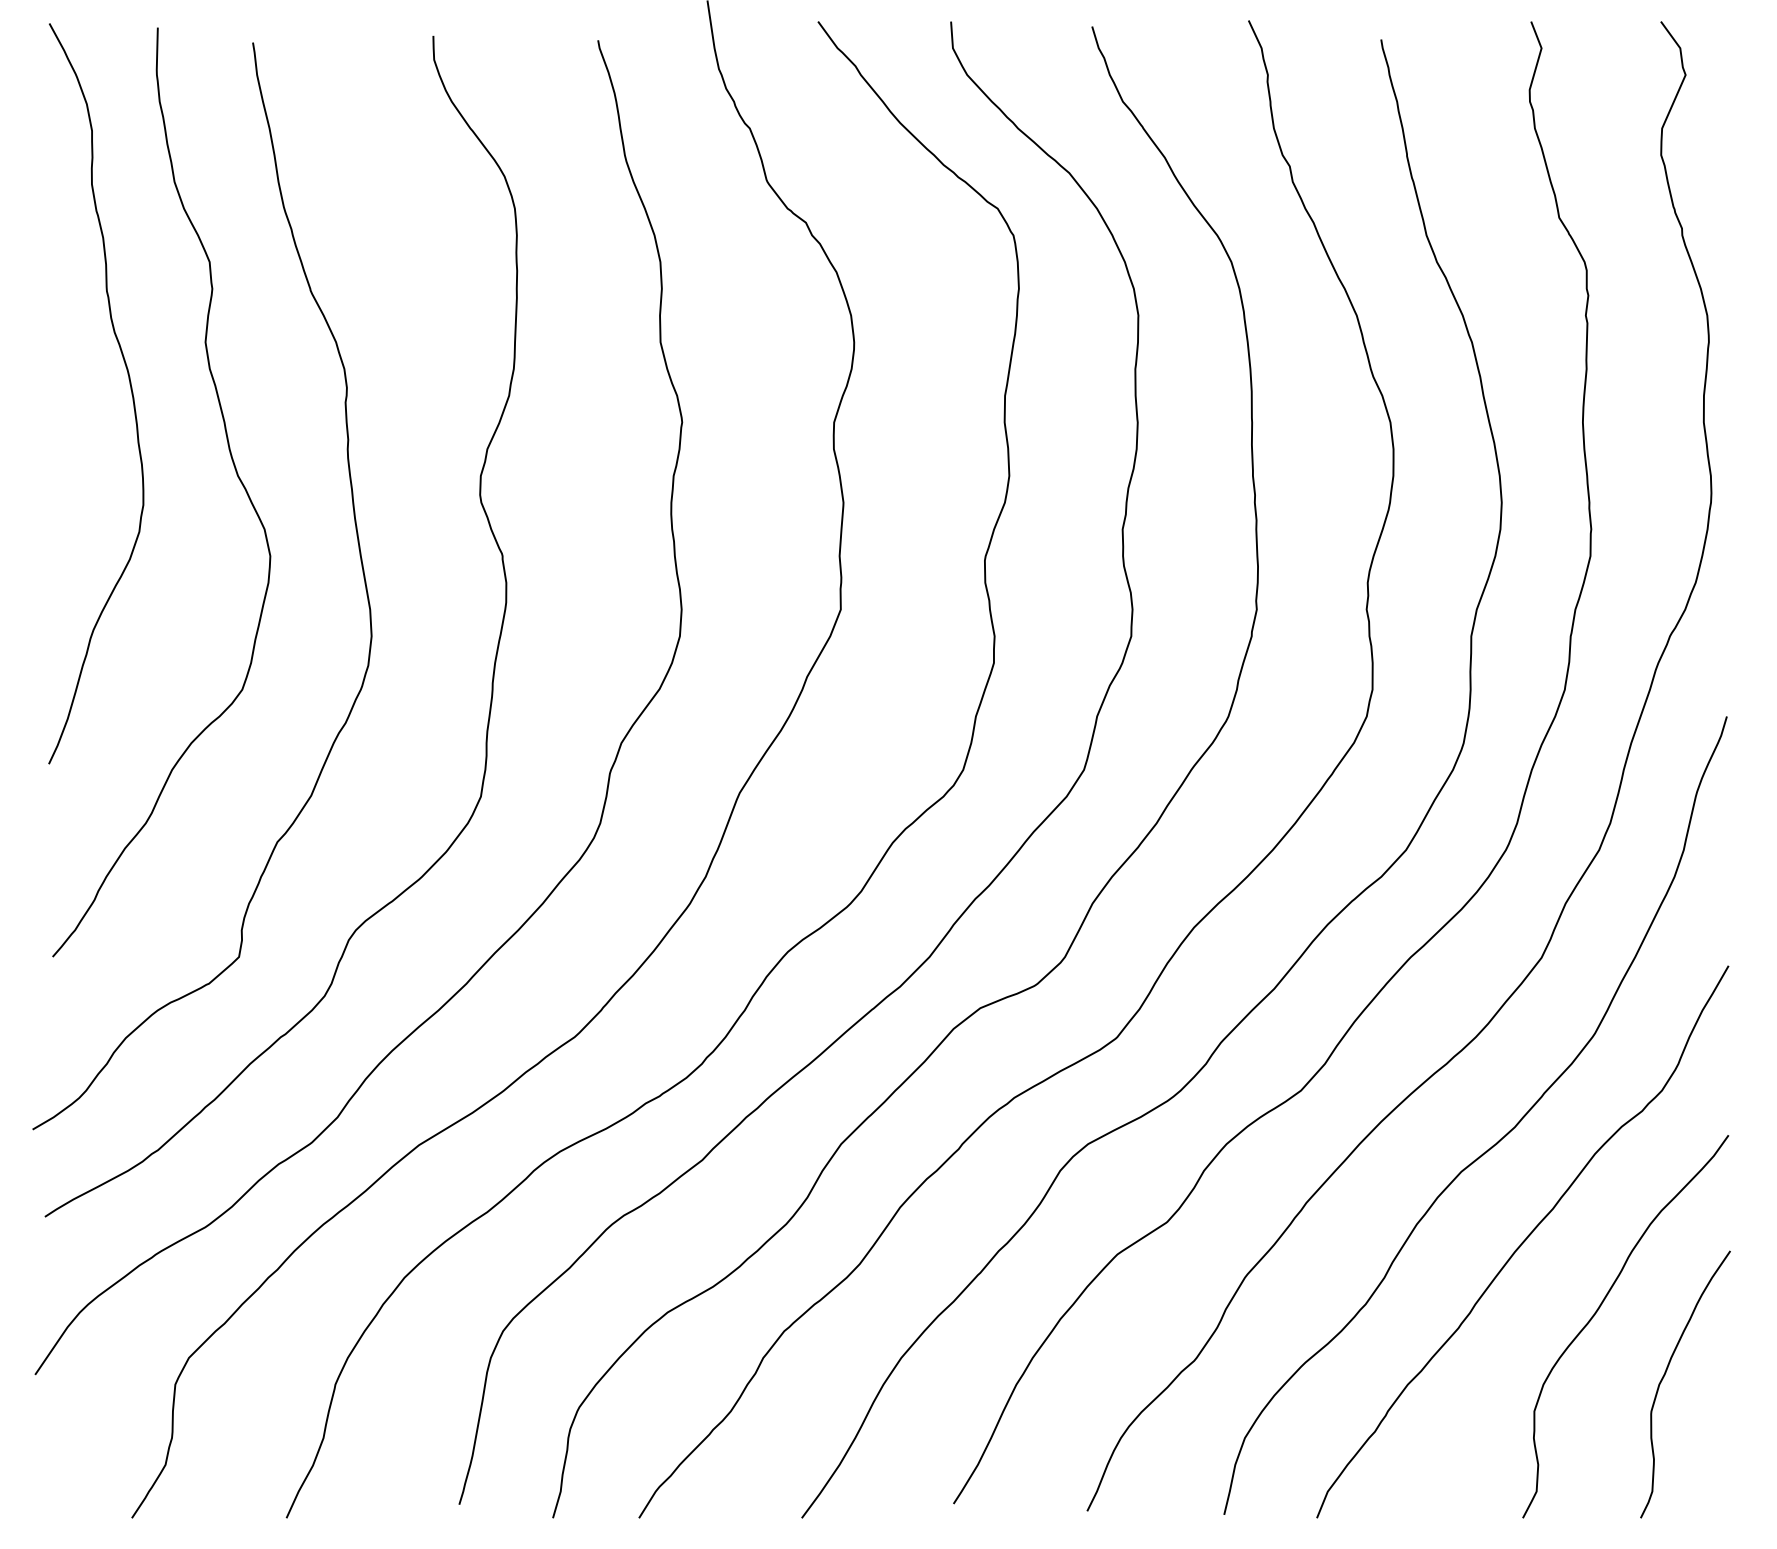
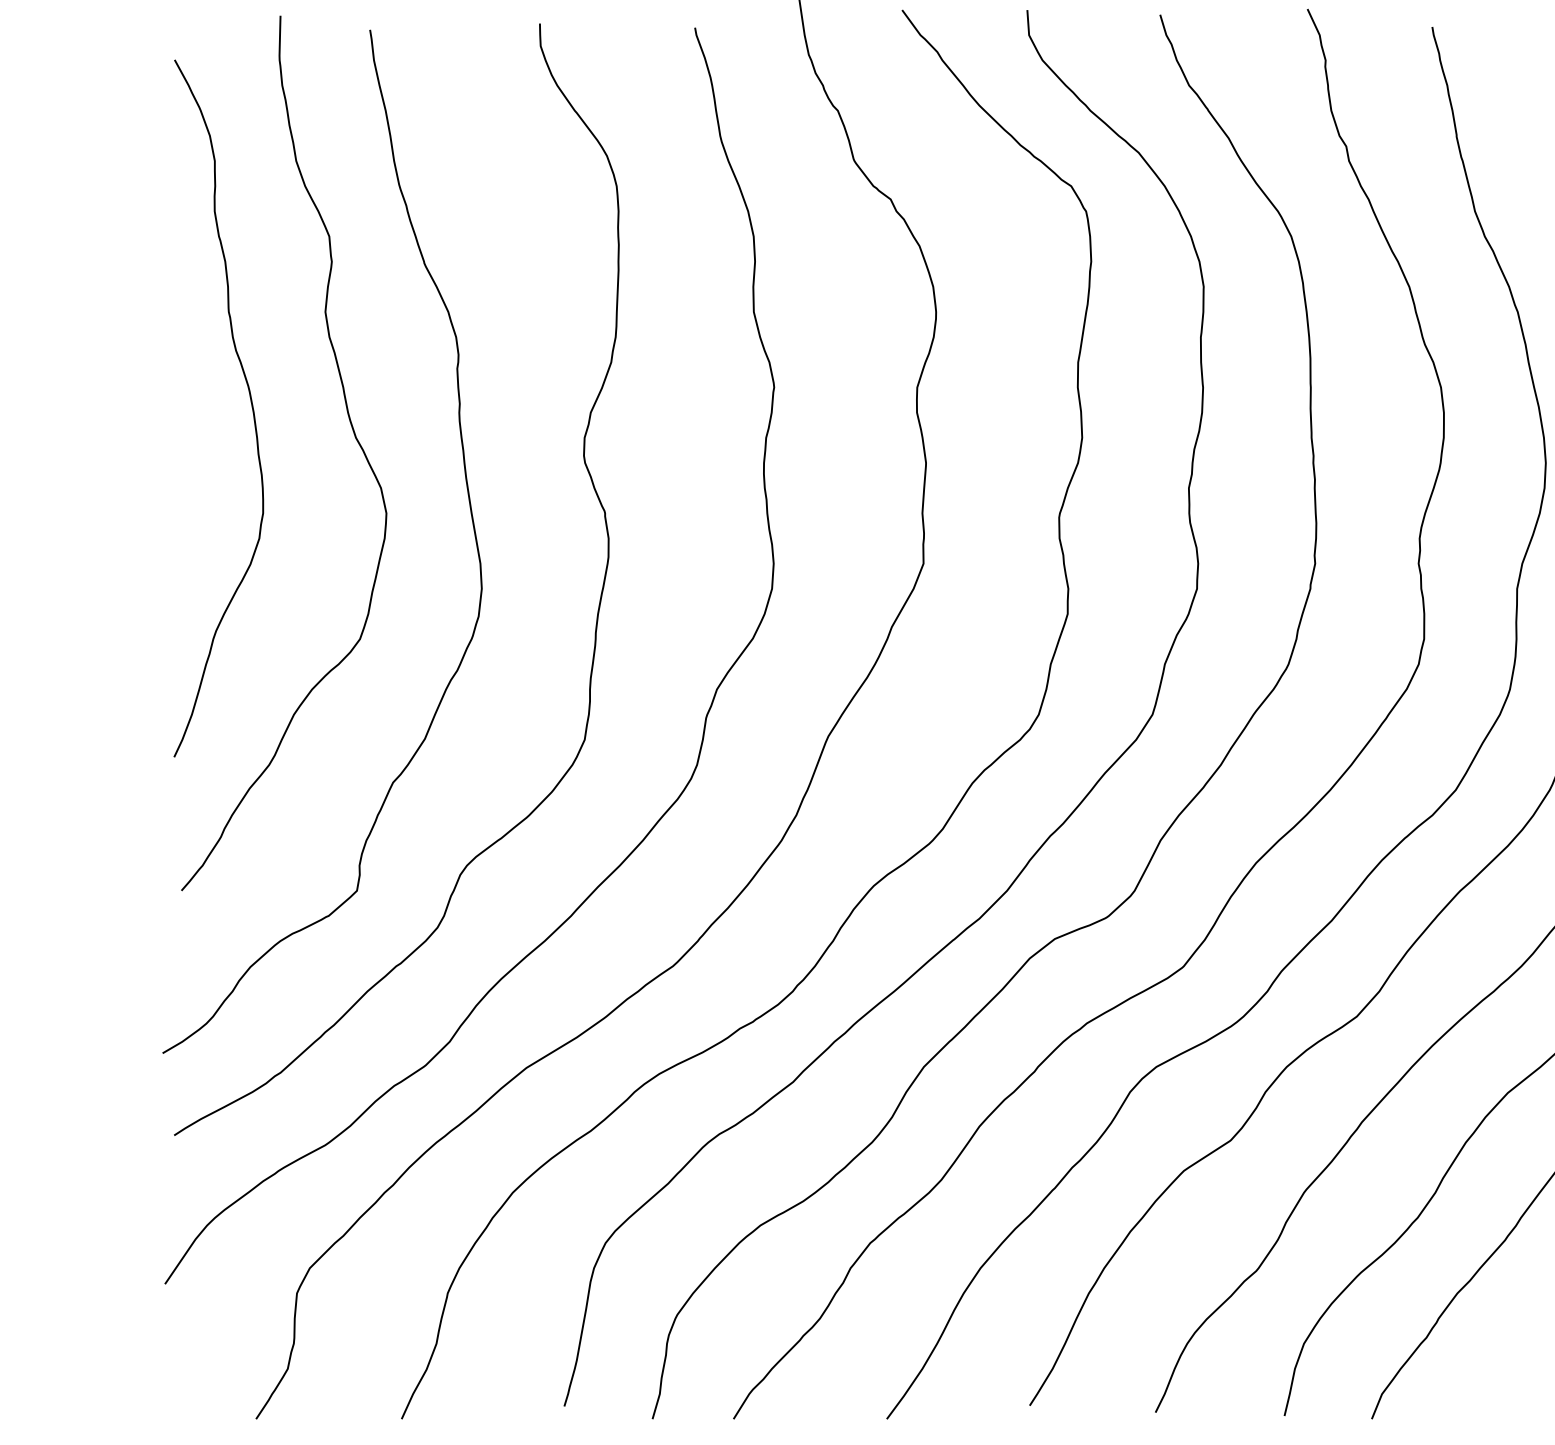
curve: (129, 384) -> (250, 399), moved

